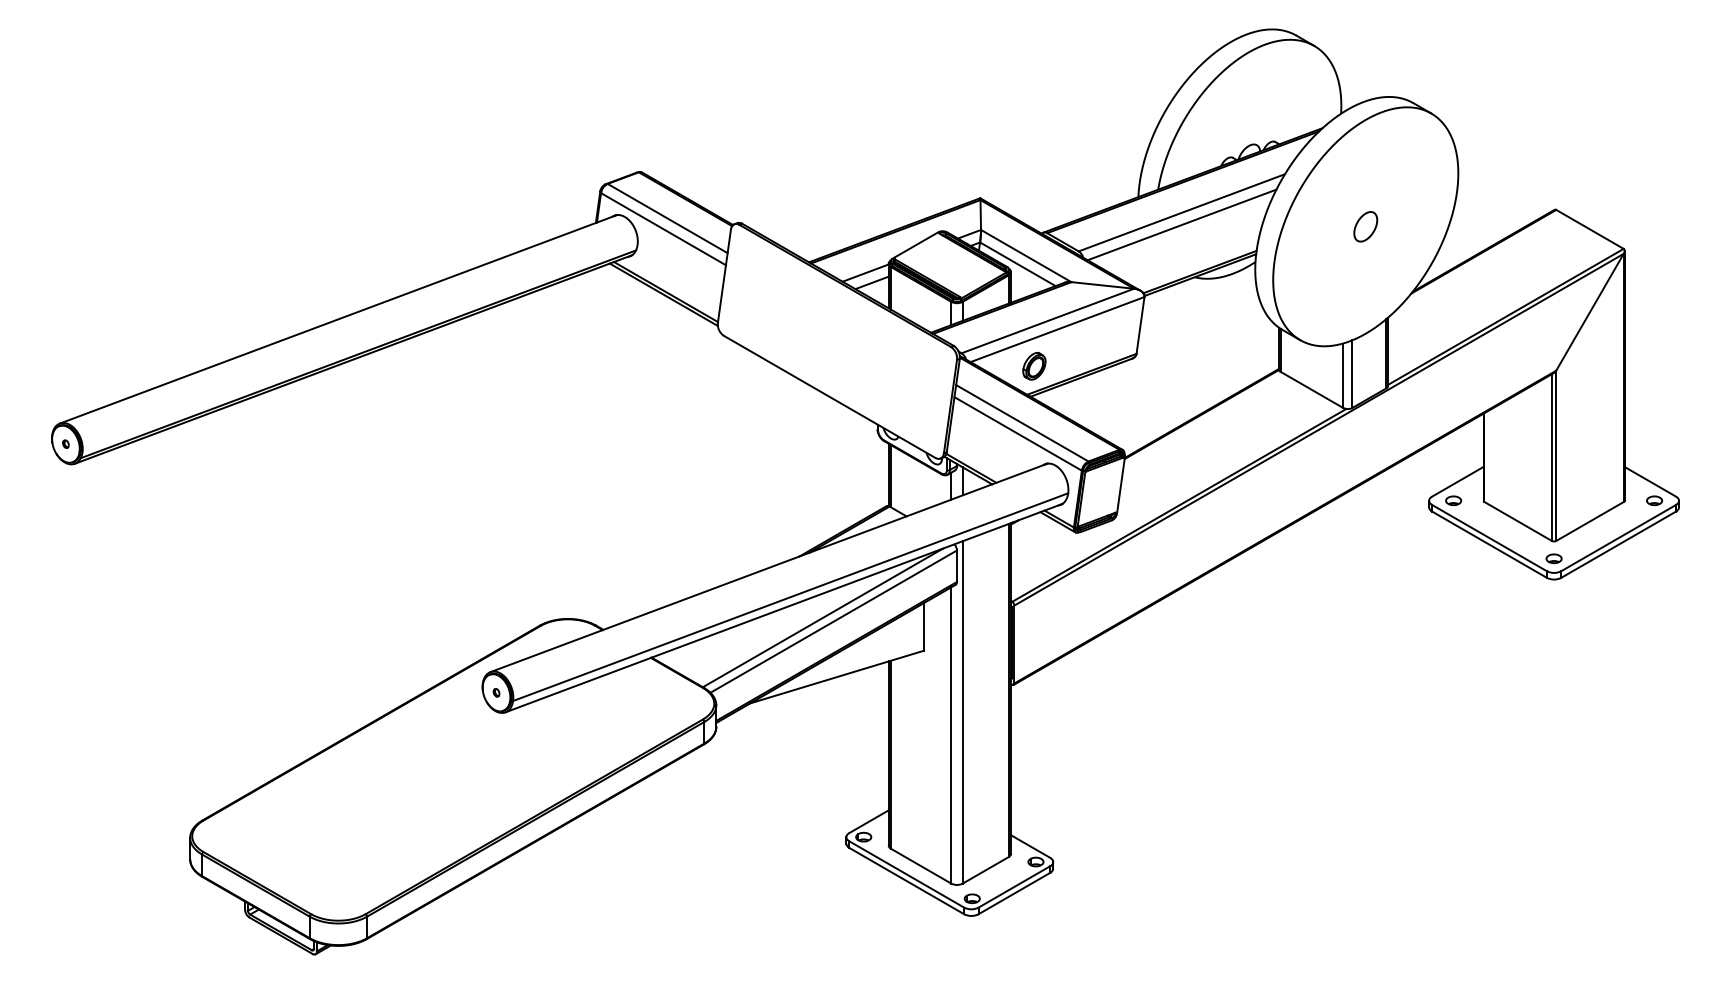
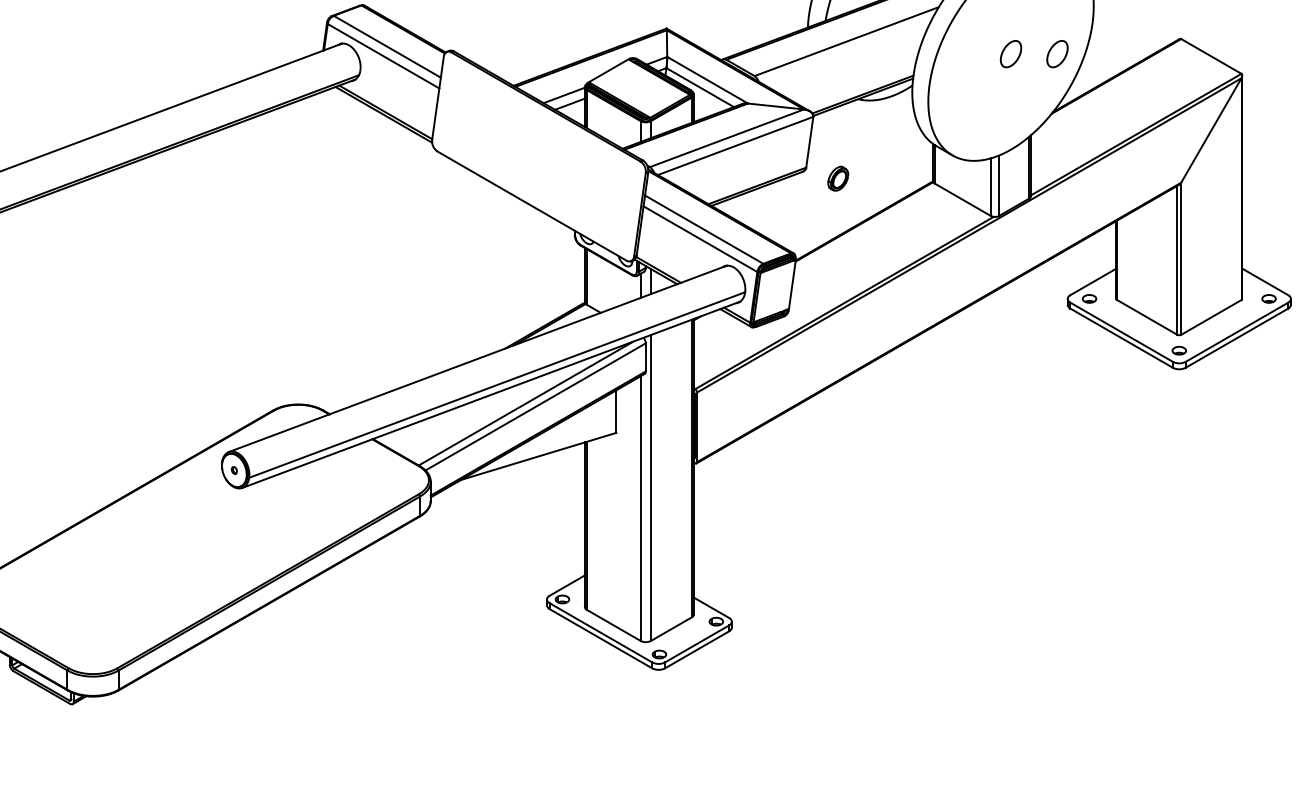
line: (1181, 224) -> (846, 52), removed
part: (1417, 226) -> (1057, 53), added
part: (1034, 365) -> (838, 178), moved

